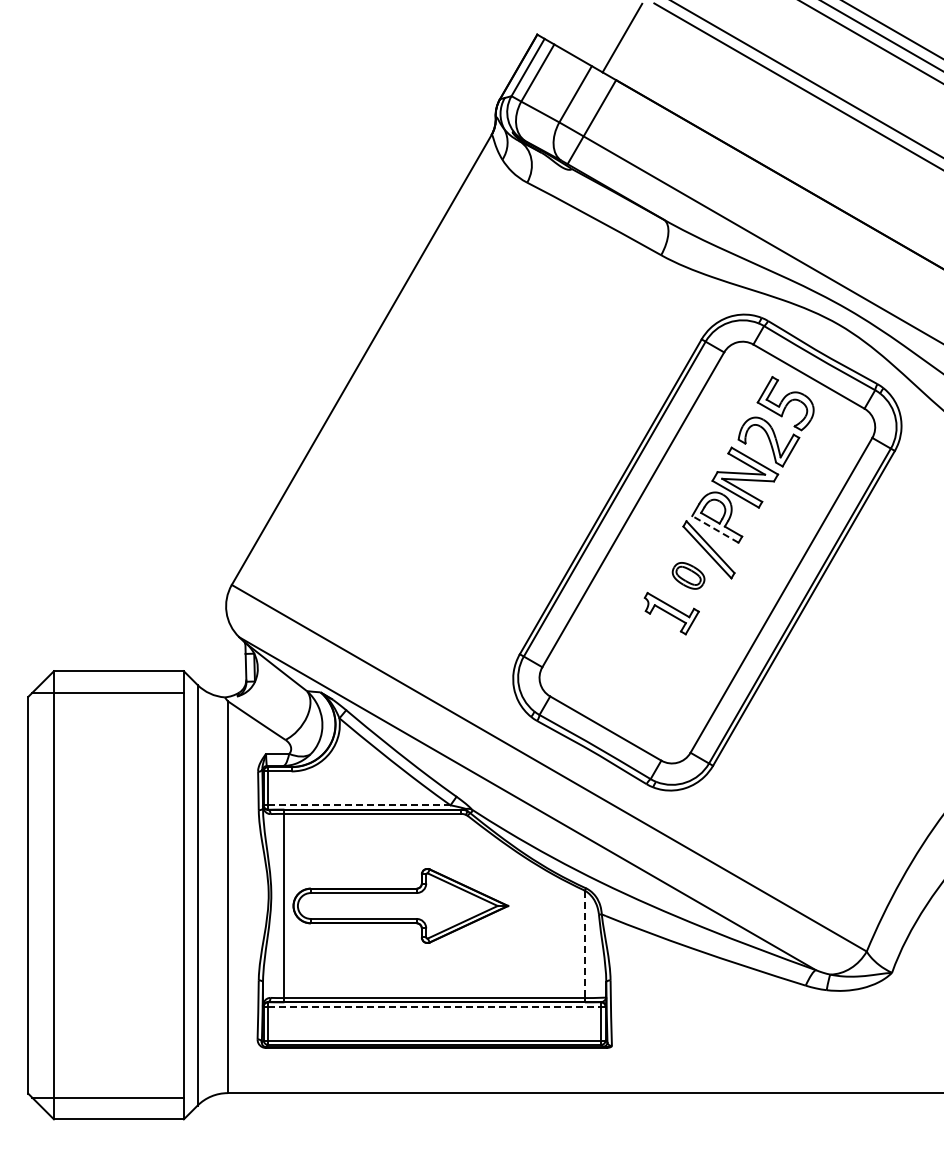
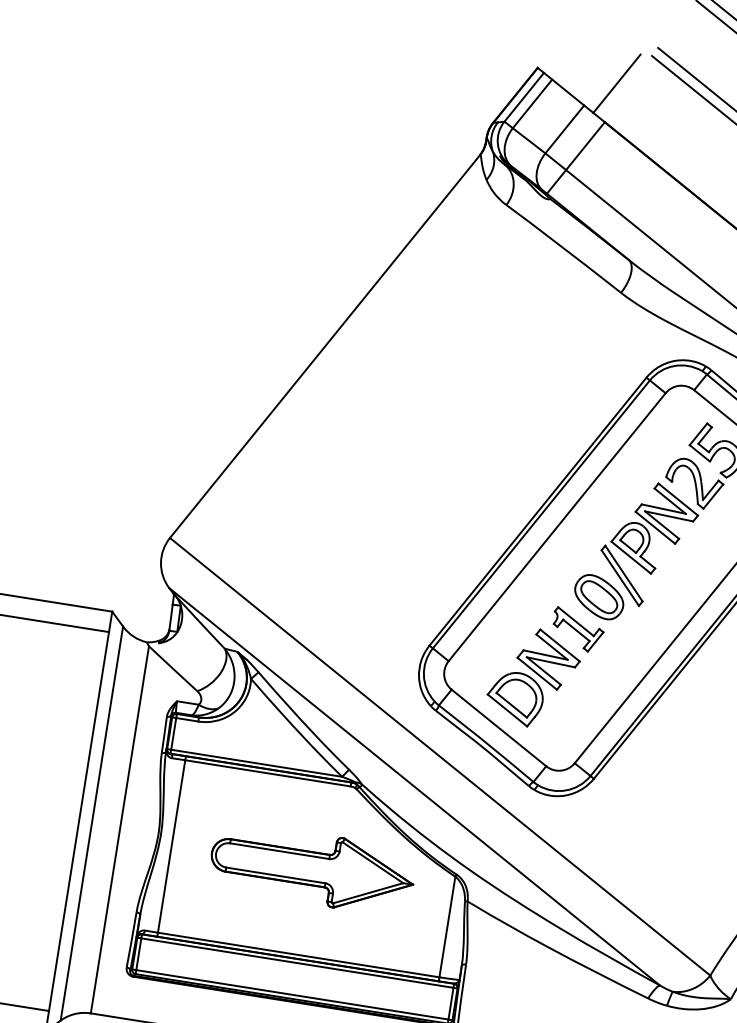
line: (715, 529) -> (631, 557), dashed -> solid
part: (688, 575) -> (599, 596), size x1.67
part: (633, 670) -> (533, 677), added
line: (358, 805) -> (255, 763), dashed -> solid
part: (400, 905) -> (312, 868), moved
line: (584, 944) -> (446, 927), dashed -> solid
line: (434, 1006) -> (297, 962), dashed -> solid

